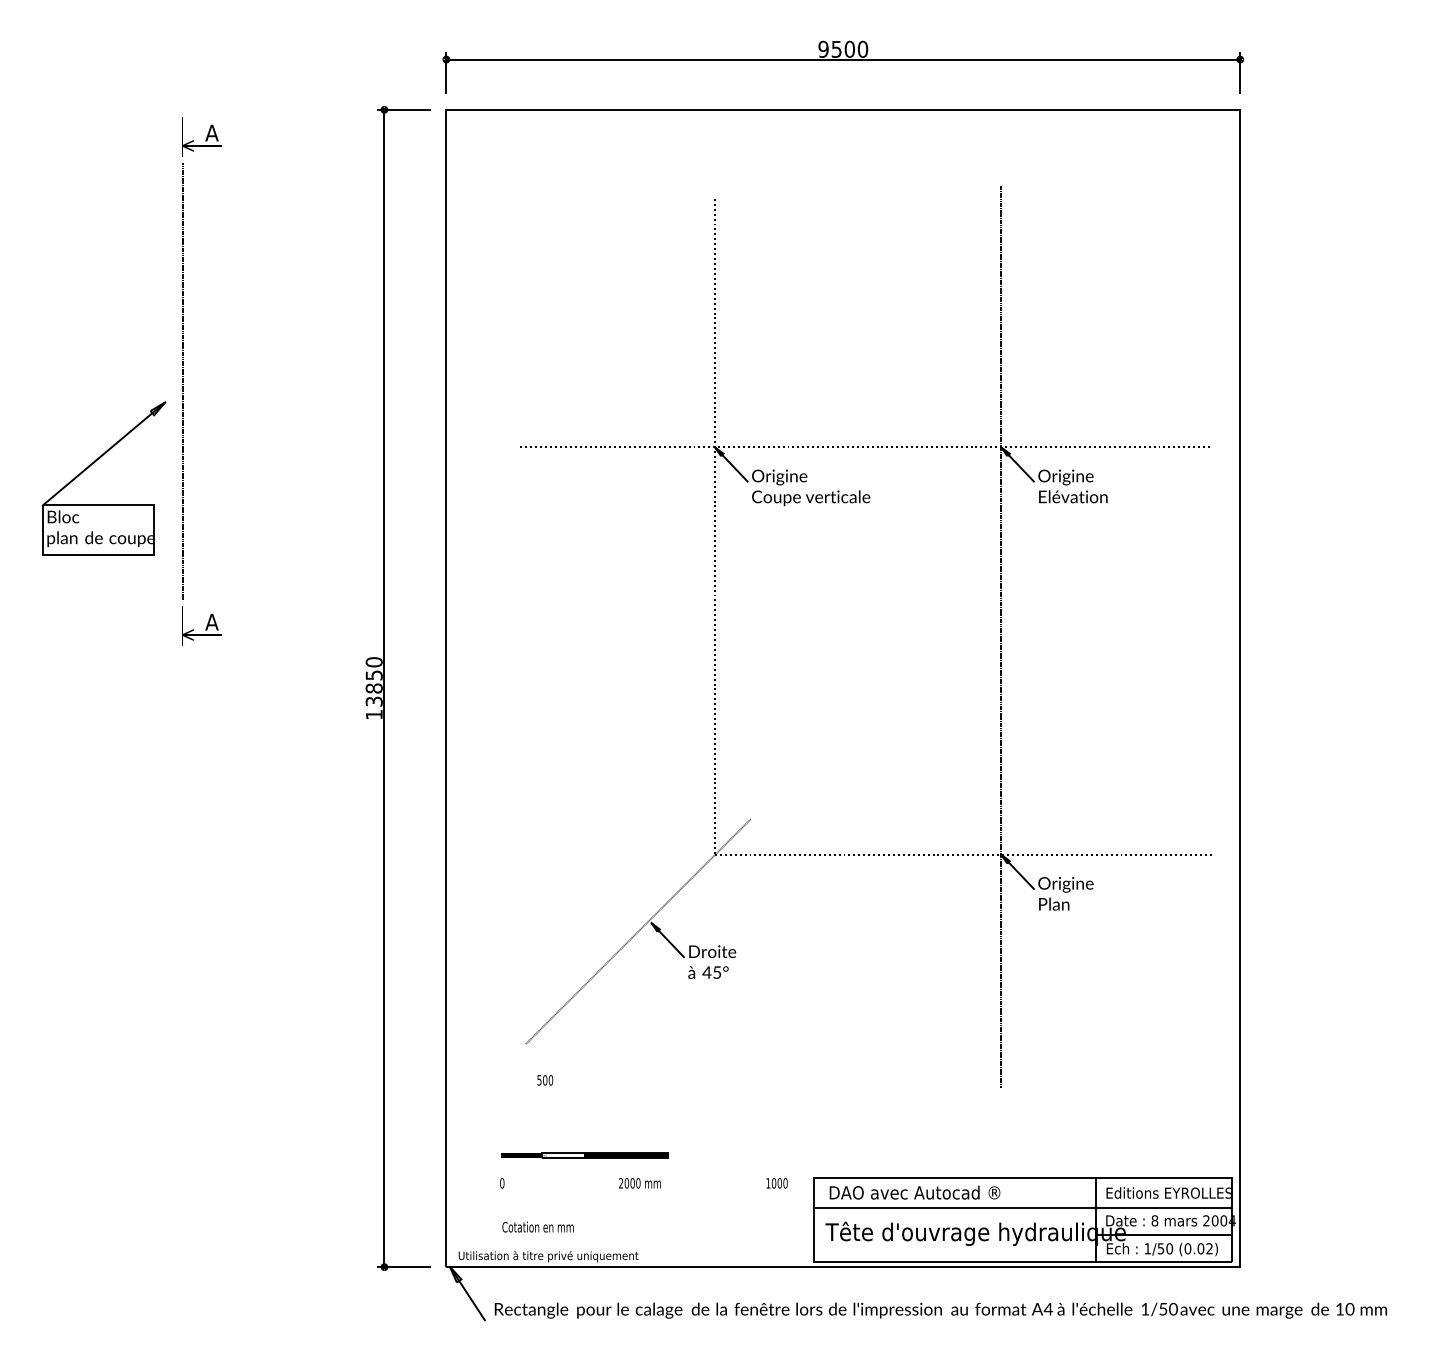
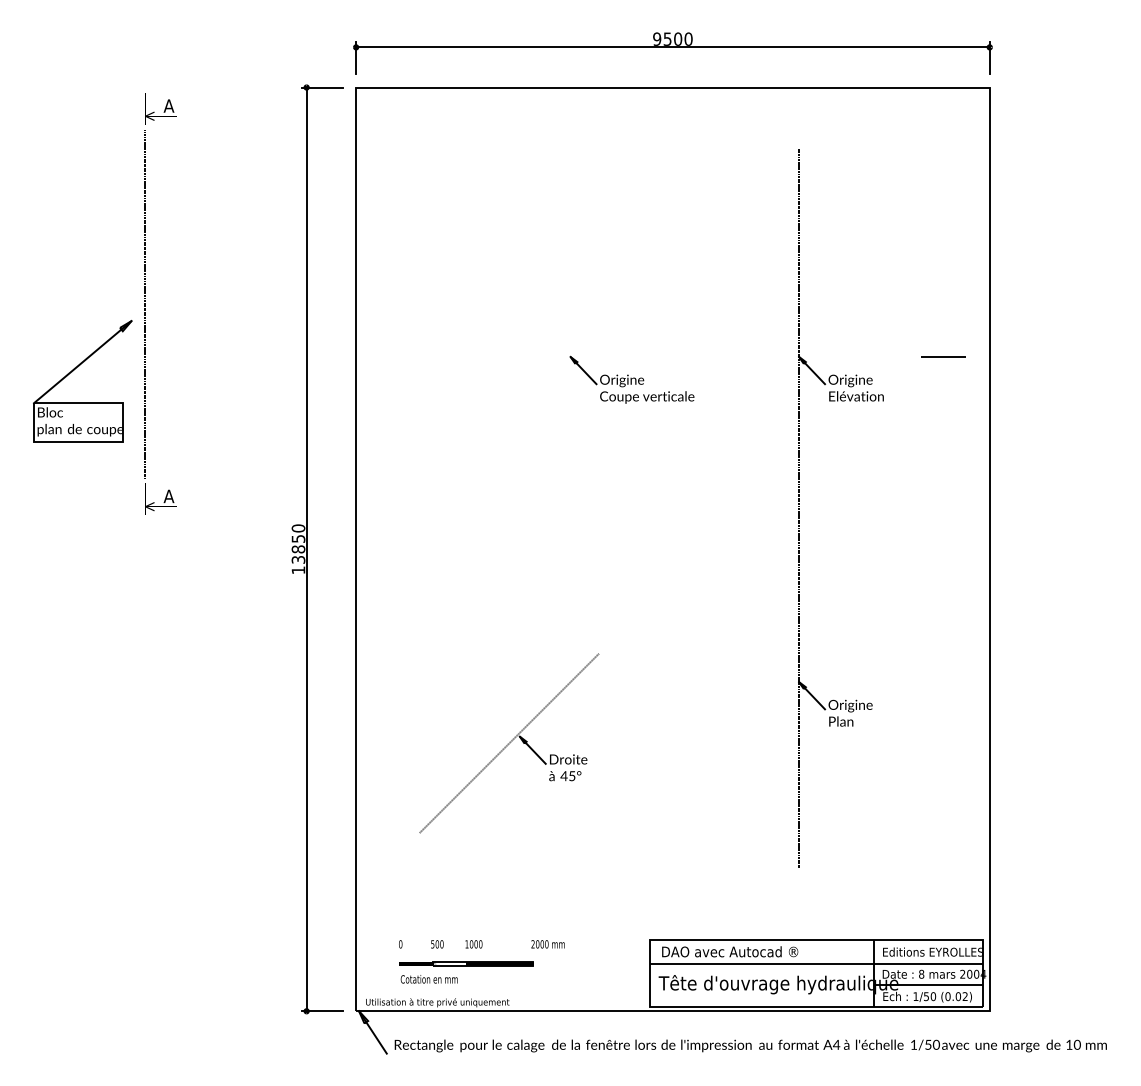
text: (545, 1080) -> (437, 944), moved
part: (584, 1155) -> (466, 963), moved
text: (639, 1183) -> (547, 944), moved
text: (776, 1183) -> (473, 944), moved

